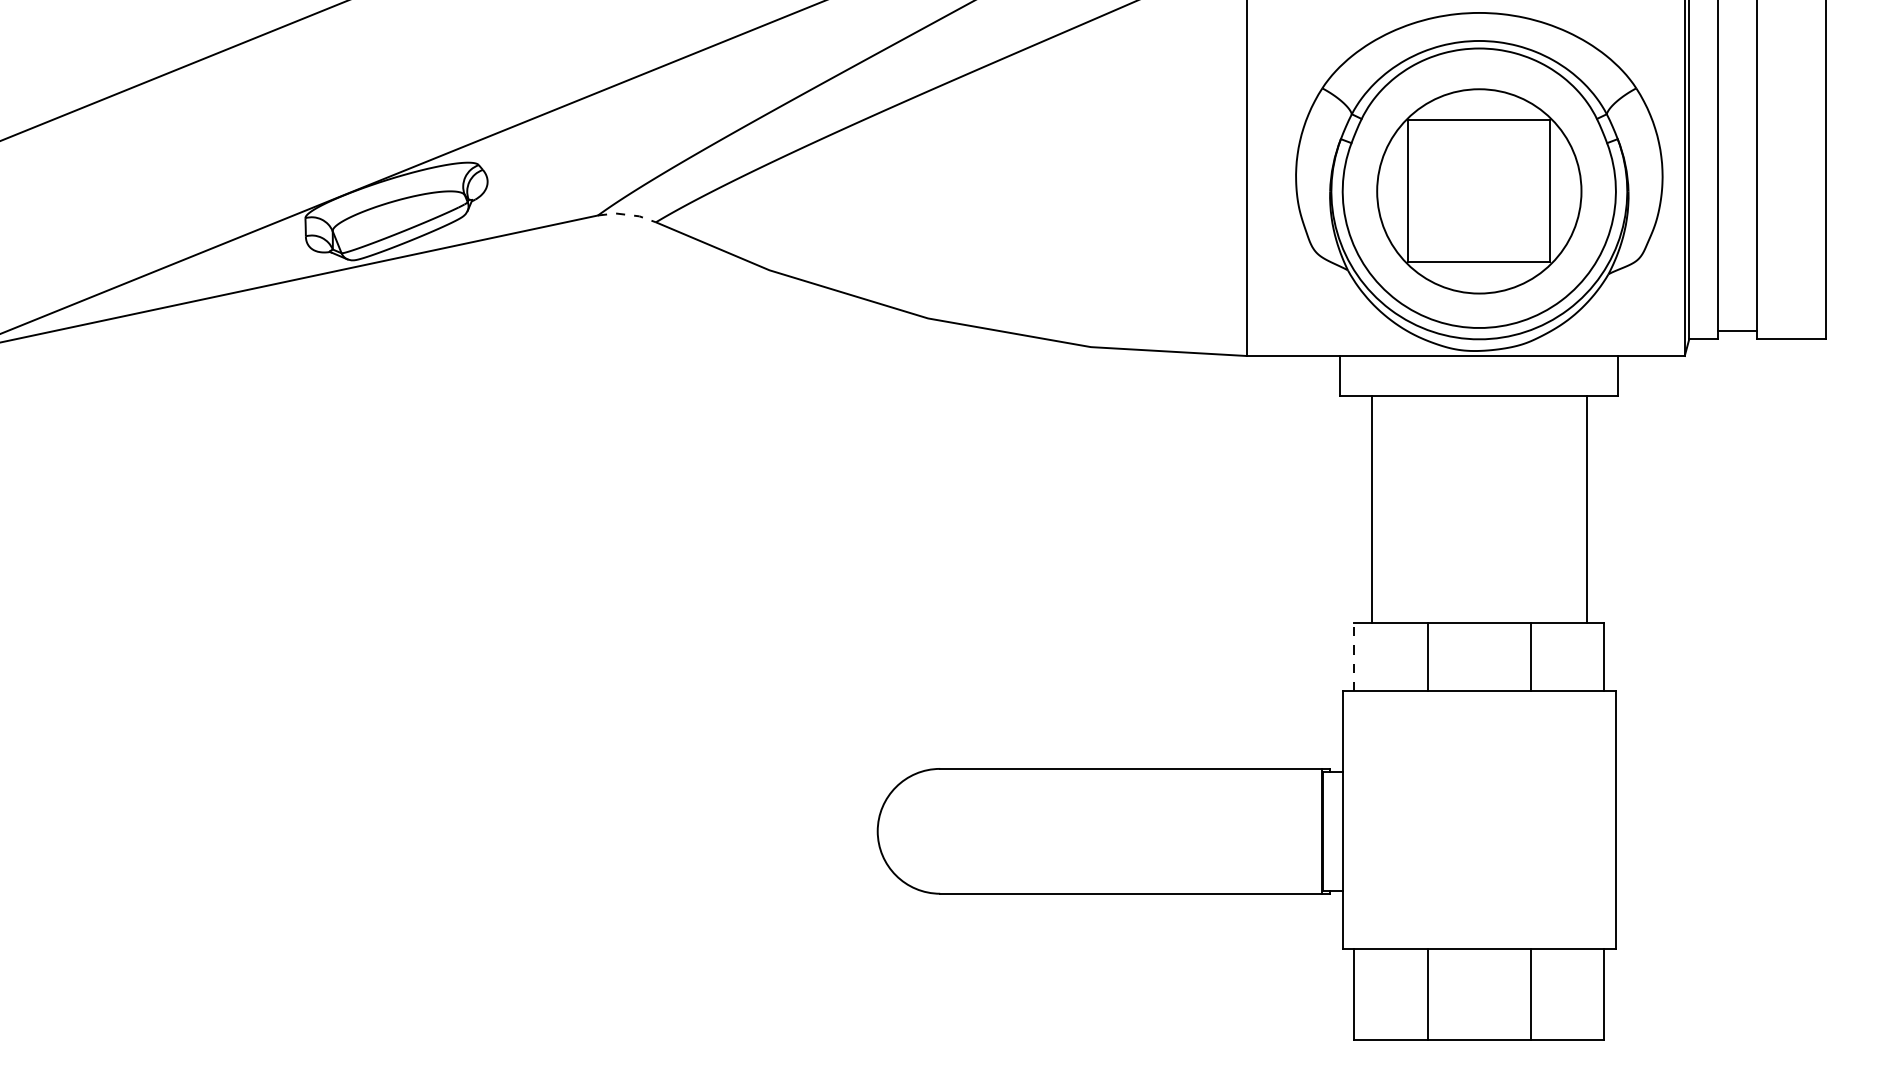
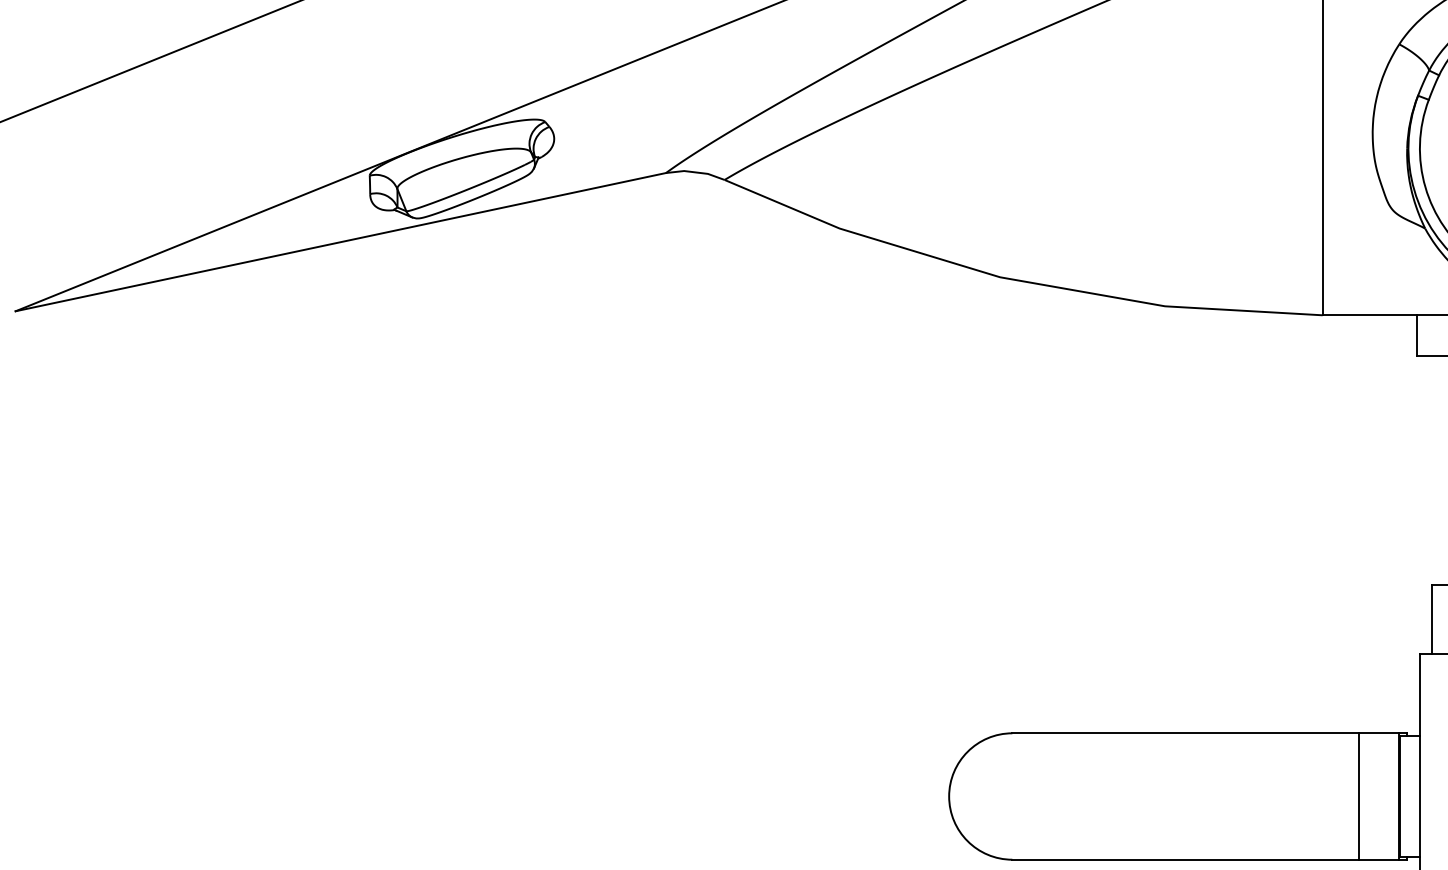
line: (627, 214) -> (695, 172), dashed -> solid
line: (1354, 656) -> (1431, 619), dashed -> solid
line: (1282, 830) -> (1358, 795), added

